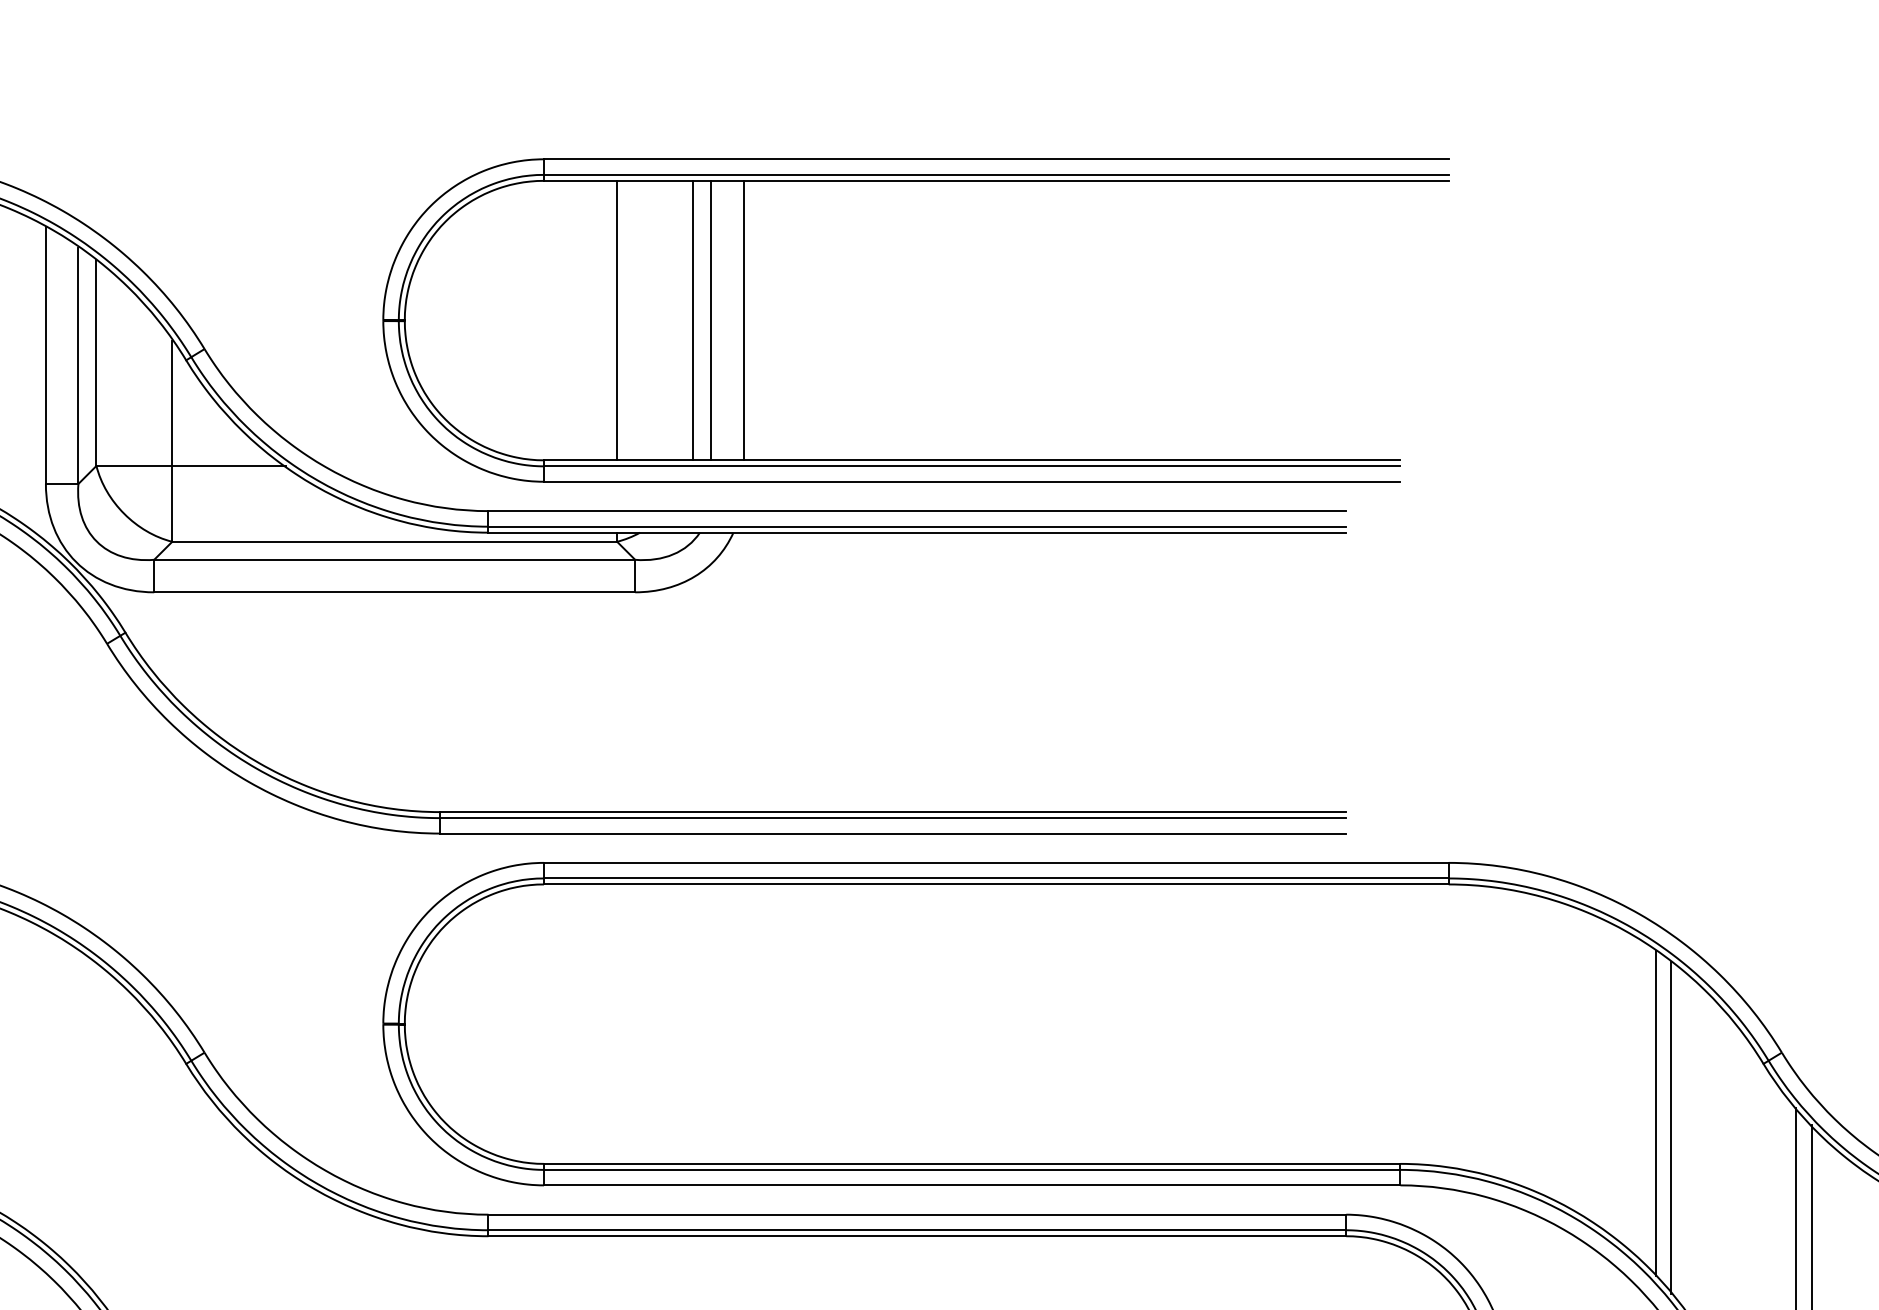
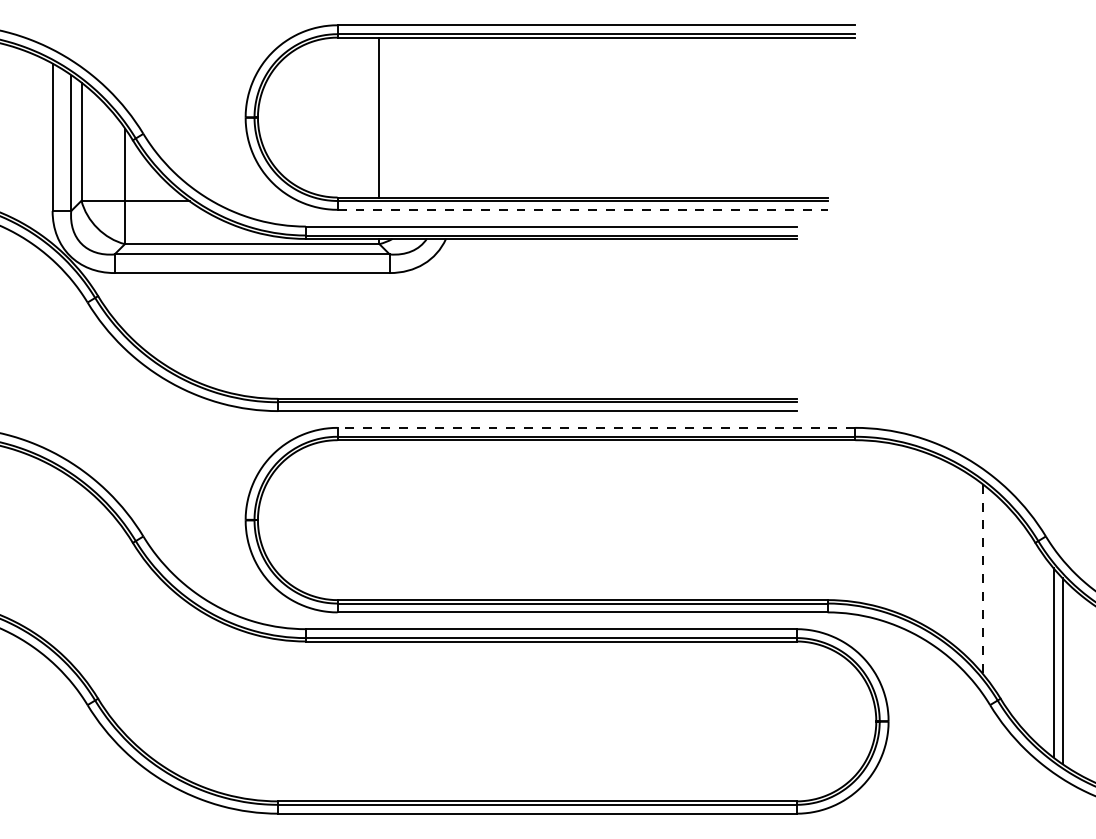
line: (692, 320) -> (422, 117), removed
line: (711, 320) -> (433, 117), removed
line: (743, 320) -> (451, 117), removed
line: (973, 481) -> (583, 209), solid -> dashed
line: (996, 862) -> (596, 427), solid -> dashed
line: (1655, 1113) -> (973, 571), removed
line: (1671, 1127) -> (982, 579), solid -> dashed

